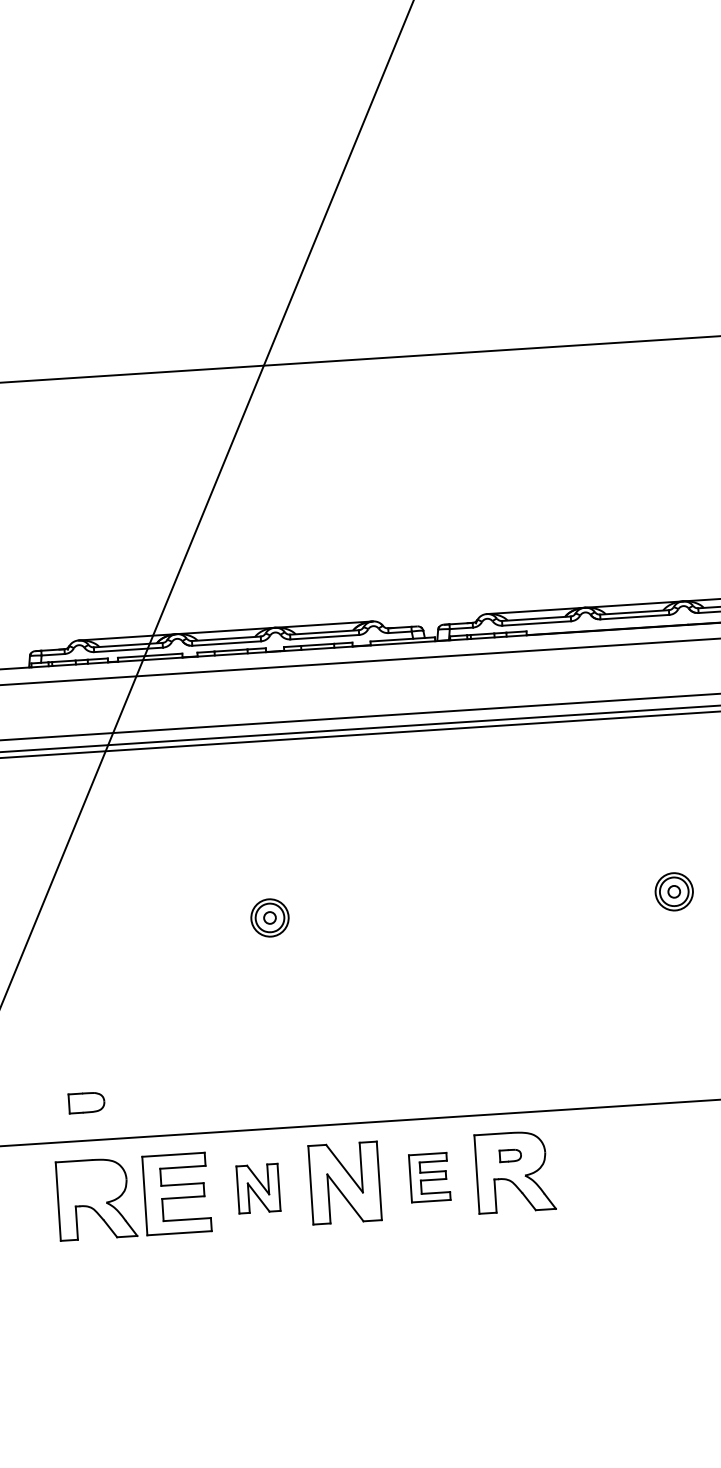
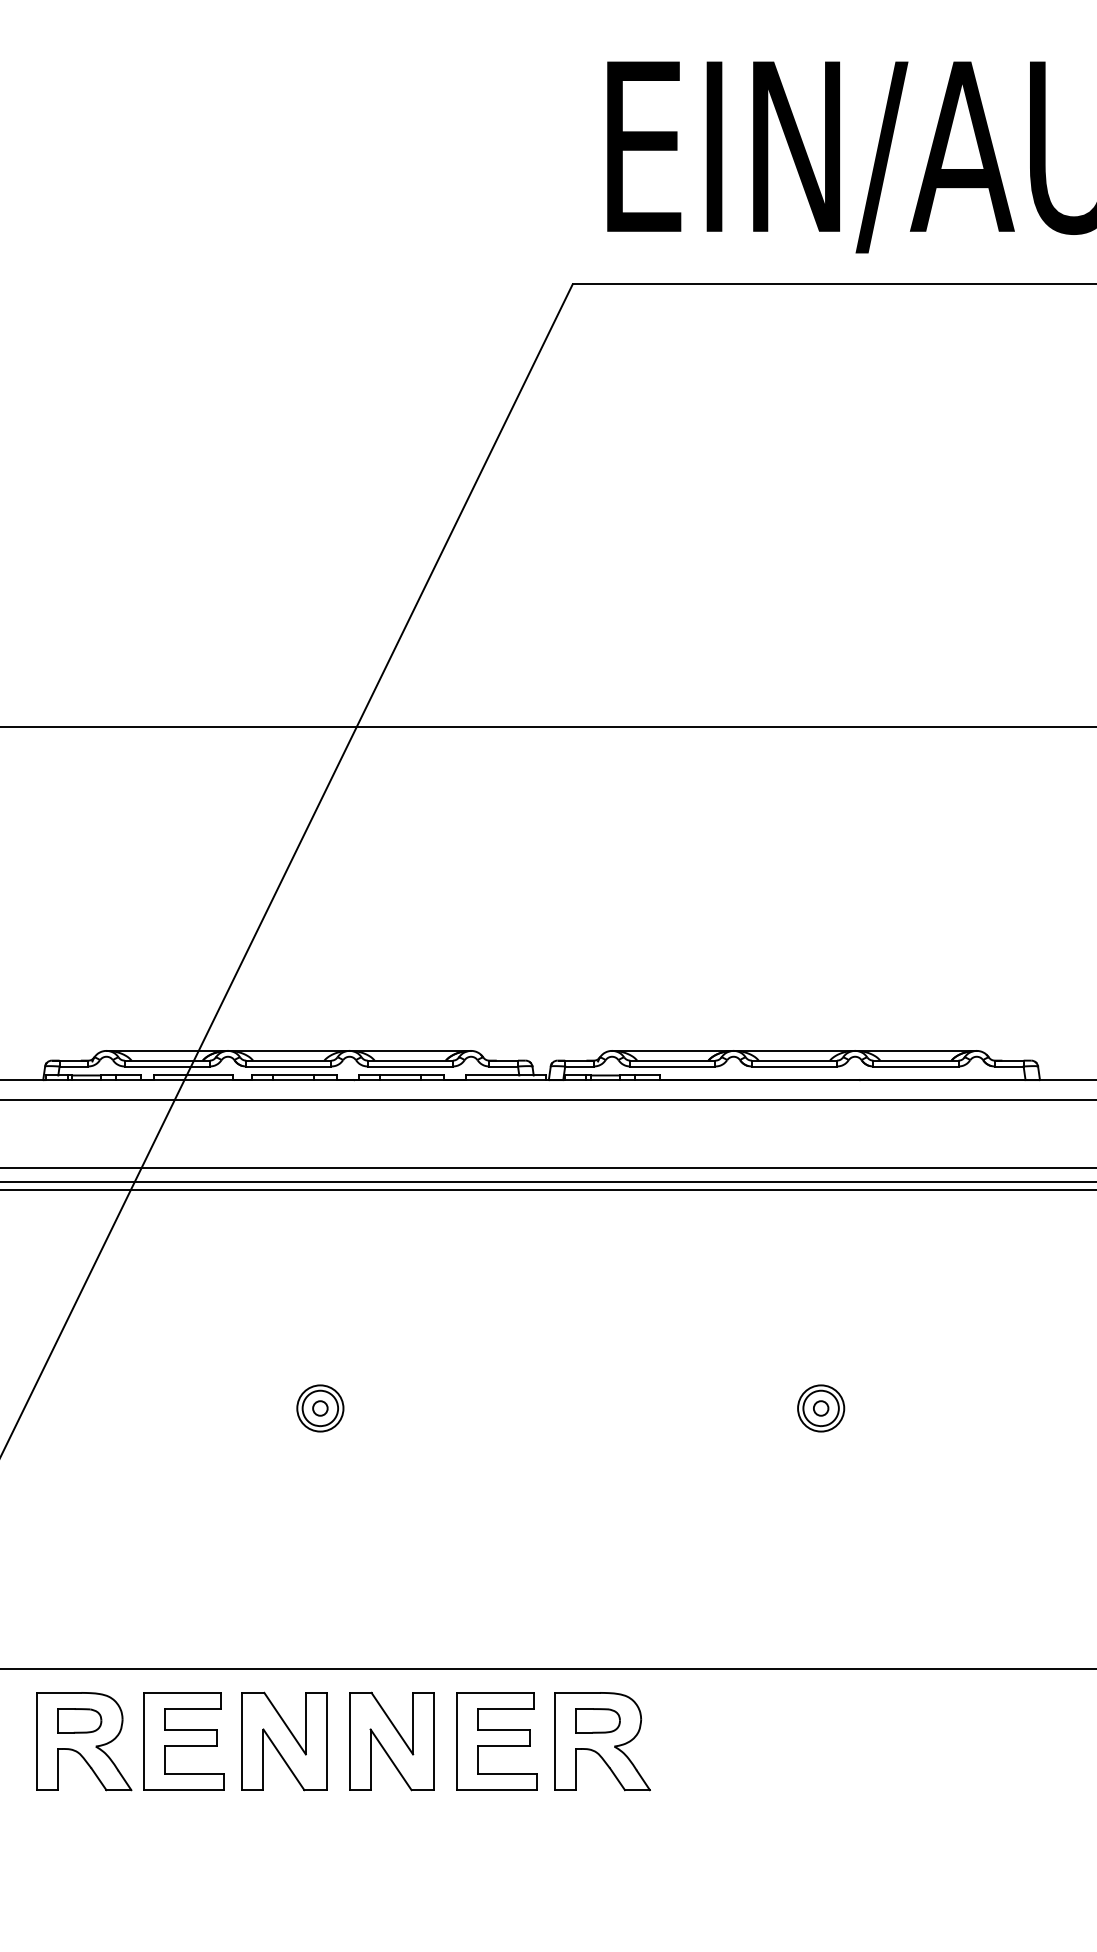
part: (86, 1102) -> (79, 1720), moved
part: (510, 1155) -> (597, 1720), size x1.67
part: (429, 1177) -> (496, 1741), size x1.67
part: (258, 1188) -> (284, 1741), size x1.67

